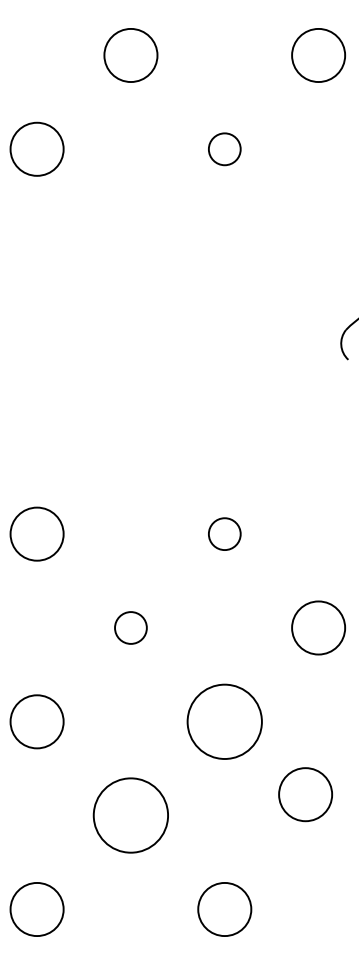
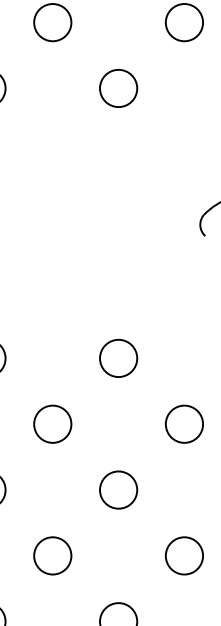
circle: (224, 148) -> (118, 87), size x1.67
circle: (224, 533) -> (118, 357), size x1.67
circle: (130, 627) -> (52, 423), size x1.67
circle: (224, 721) -> (118, 489), size x0.71
circle: (305, 794) -> (184, 555), moved
circle: (130, 815) -> (52, 555), size x0.71

